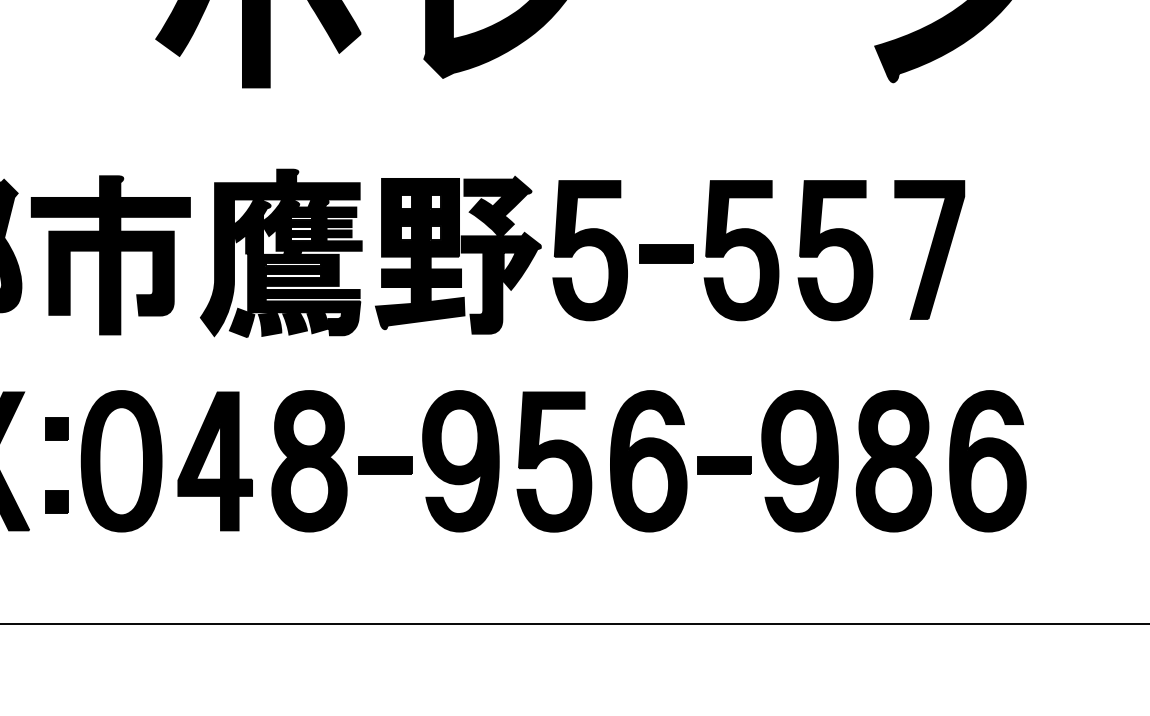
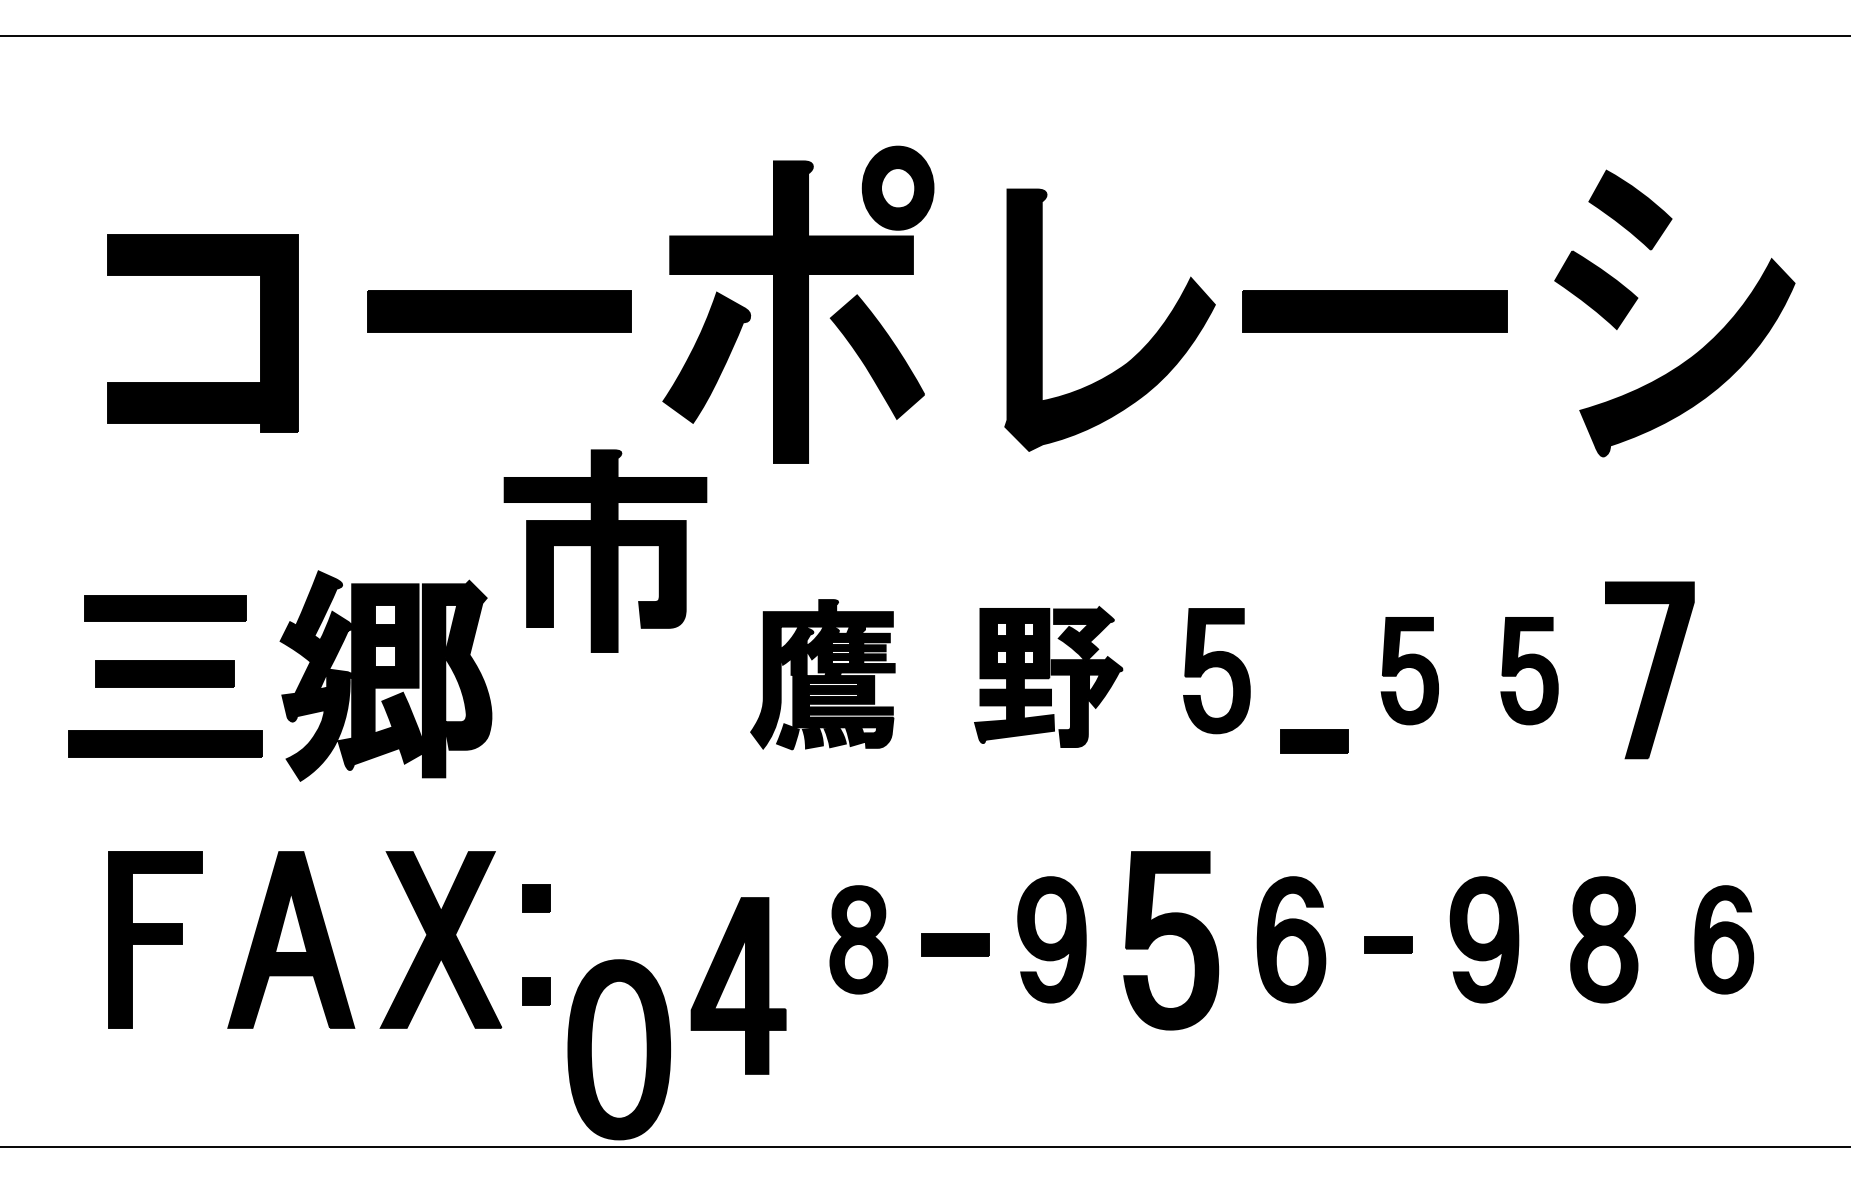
part: (589, 250) -> (1216, 670), size x0.7
part: (741, 250) -> (1409, 670), size x0.6
part: (835, 250) -> (1529, 670), size x0.6
part: (281, 253) -> (822, 674), size x0.7
part: (110, 254) -> (605, 550), moved
part: (458, 254) -> (1048, 676), size x0.7
part: (666, 254) -> (1314, 741), moved
part: (121, 461) -> (618, 1049), moved
part: (215, 461) -> (738, 985), moved
part: (309, 461) -> (858, 939), size x0.6
part: (460, 461) -> (1051, 939), size x0.7
part: (648, 461) -> (1291, 939), size x0.7
part: (800, 461) -> (1484, 939), size x0.7
part: (894, 461) -> (1604, 939), size x0.7
part: (988, 461) -> (1724, 939), size x0.6
part: (724, 464) -> (1388, 944), size x0.7

